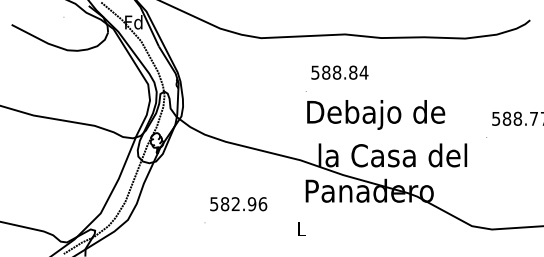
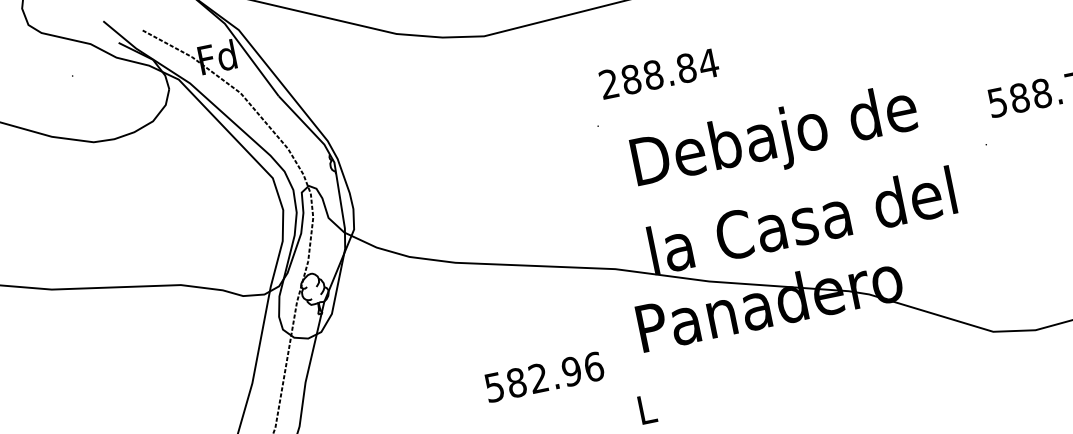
text: (315, 72) -> (609, 83), 588.84 -> 288.84
text: (376, 114) -> (775, 138), moved
text: (238, 204) -> (544, 377), moved

